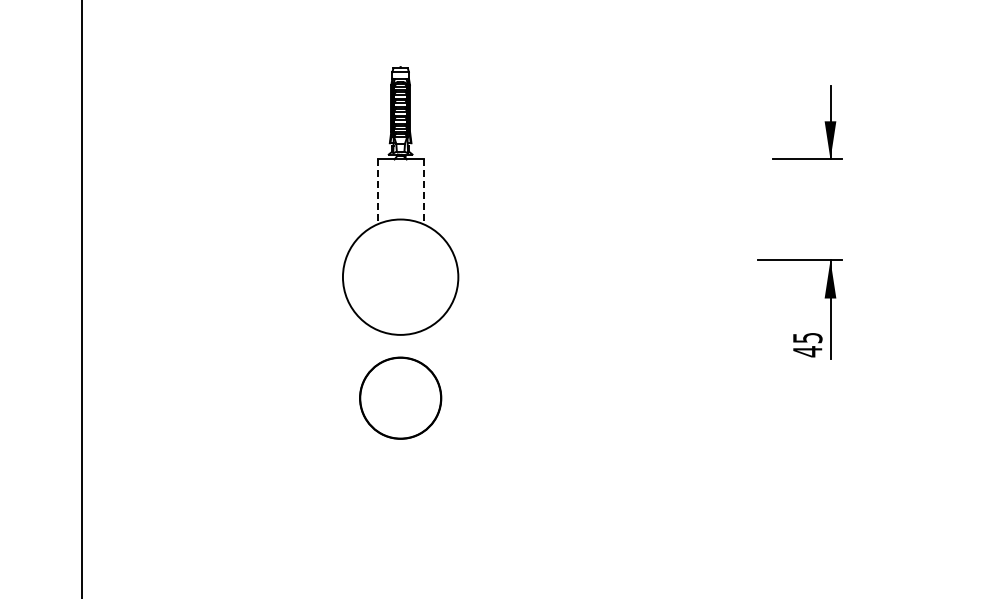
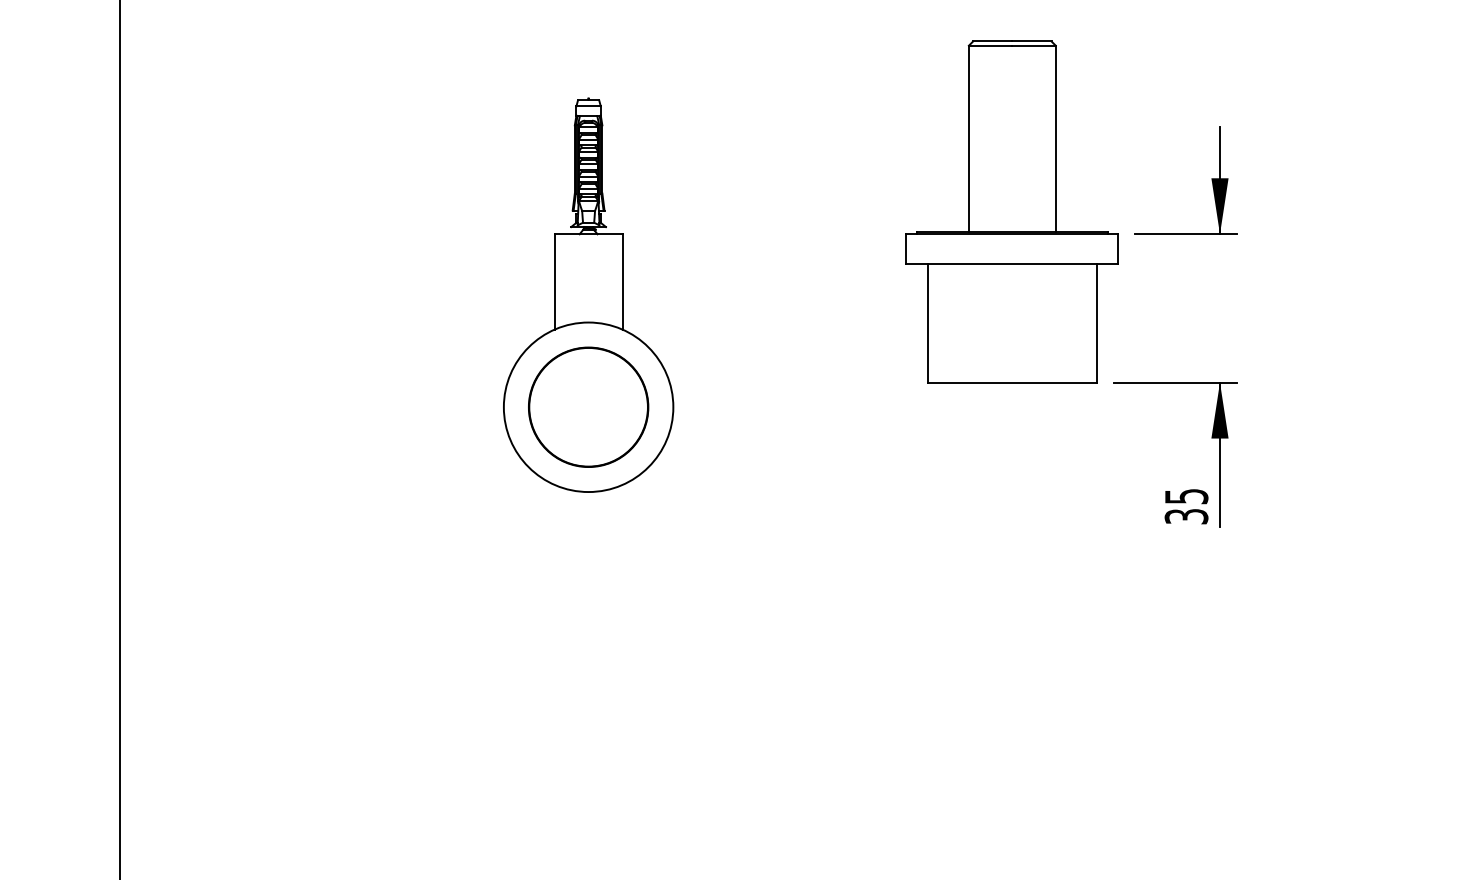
part: (688, 143) -> (1011, 210), added
line: (377, 192) -> (554, 282), dashed -> solid
line: (423, 192) -> (622, 282), dashed -> solid
text: (807, 351) -> (1186, 516), 45 -> 35
circle: (400, 397) -> (588, 406), moved

